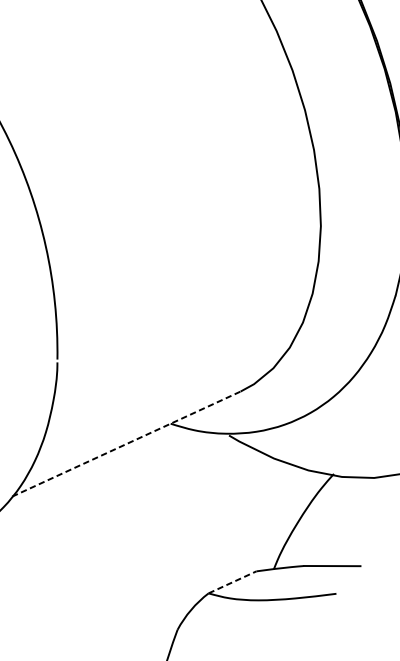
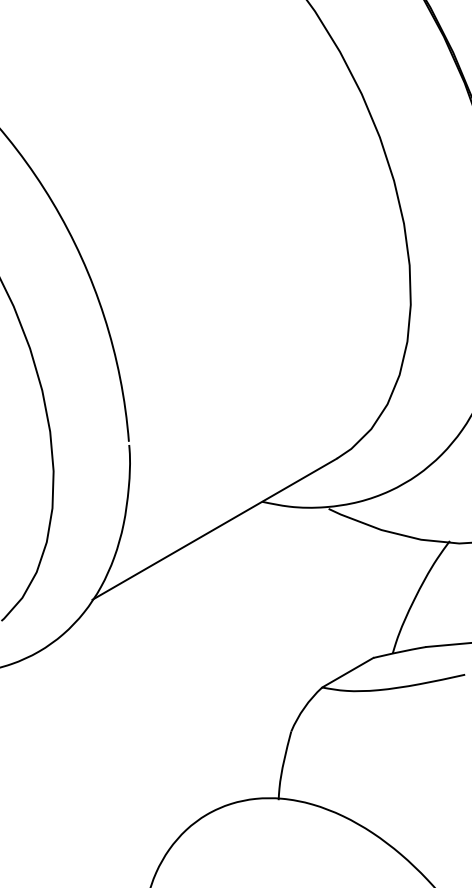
line: (127, 443) -> (215, 528), dashed -> solid
line: (232, 582) -> (347, 672), dashed -> solid

